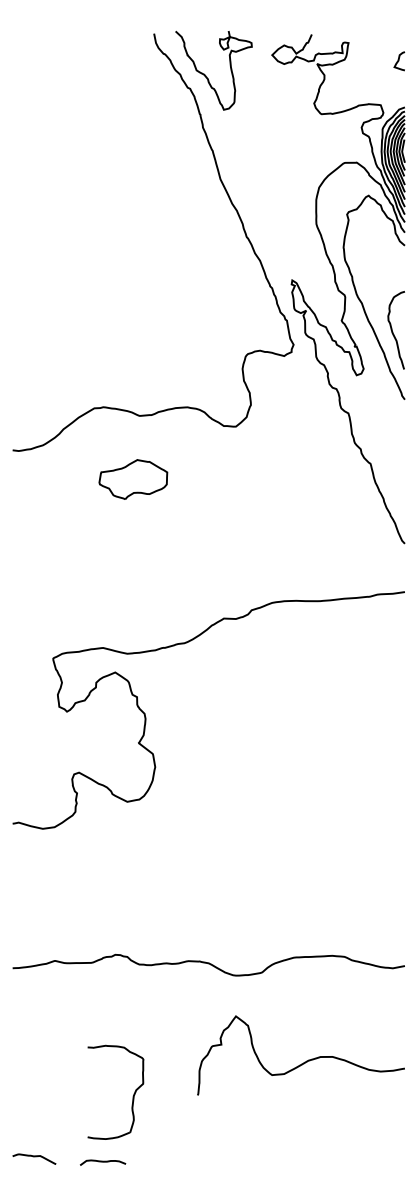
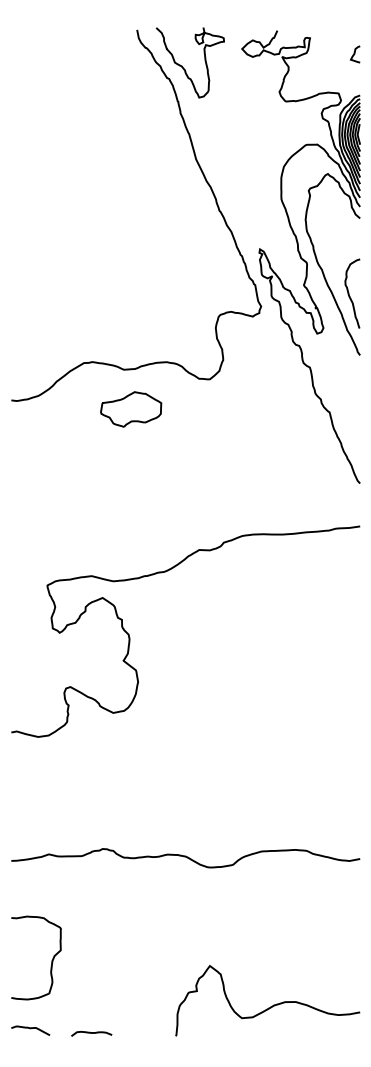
part: (133, 479) -> (131, 409), moved
curve: (304, 1061) -> (270, 1006), moved
part: (132, 1096) -> (51, 961), moved

